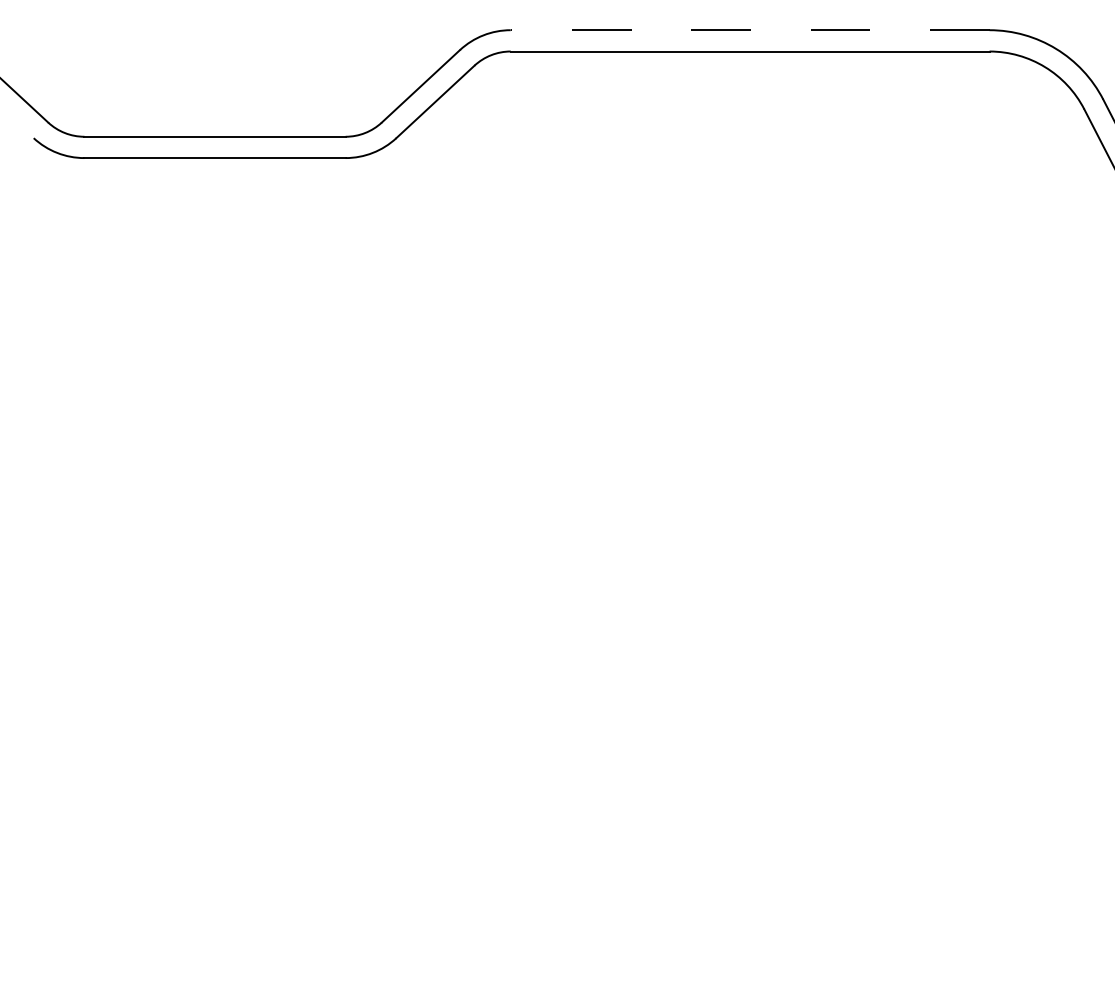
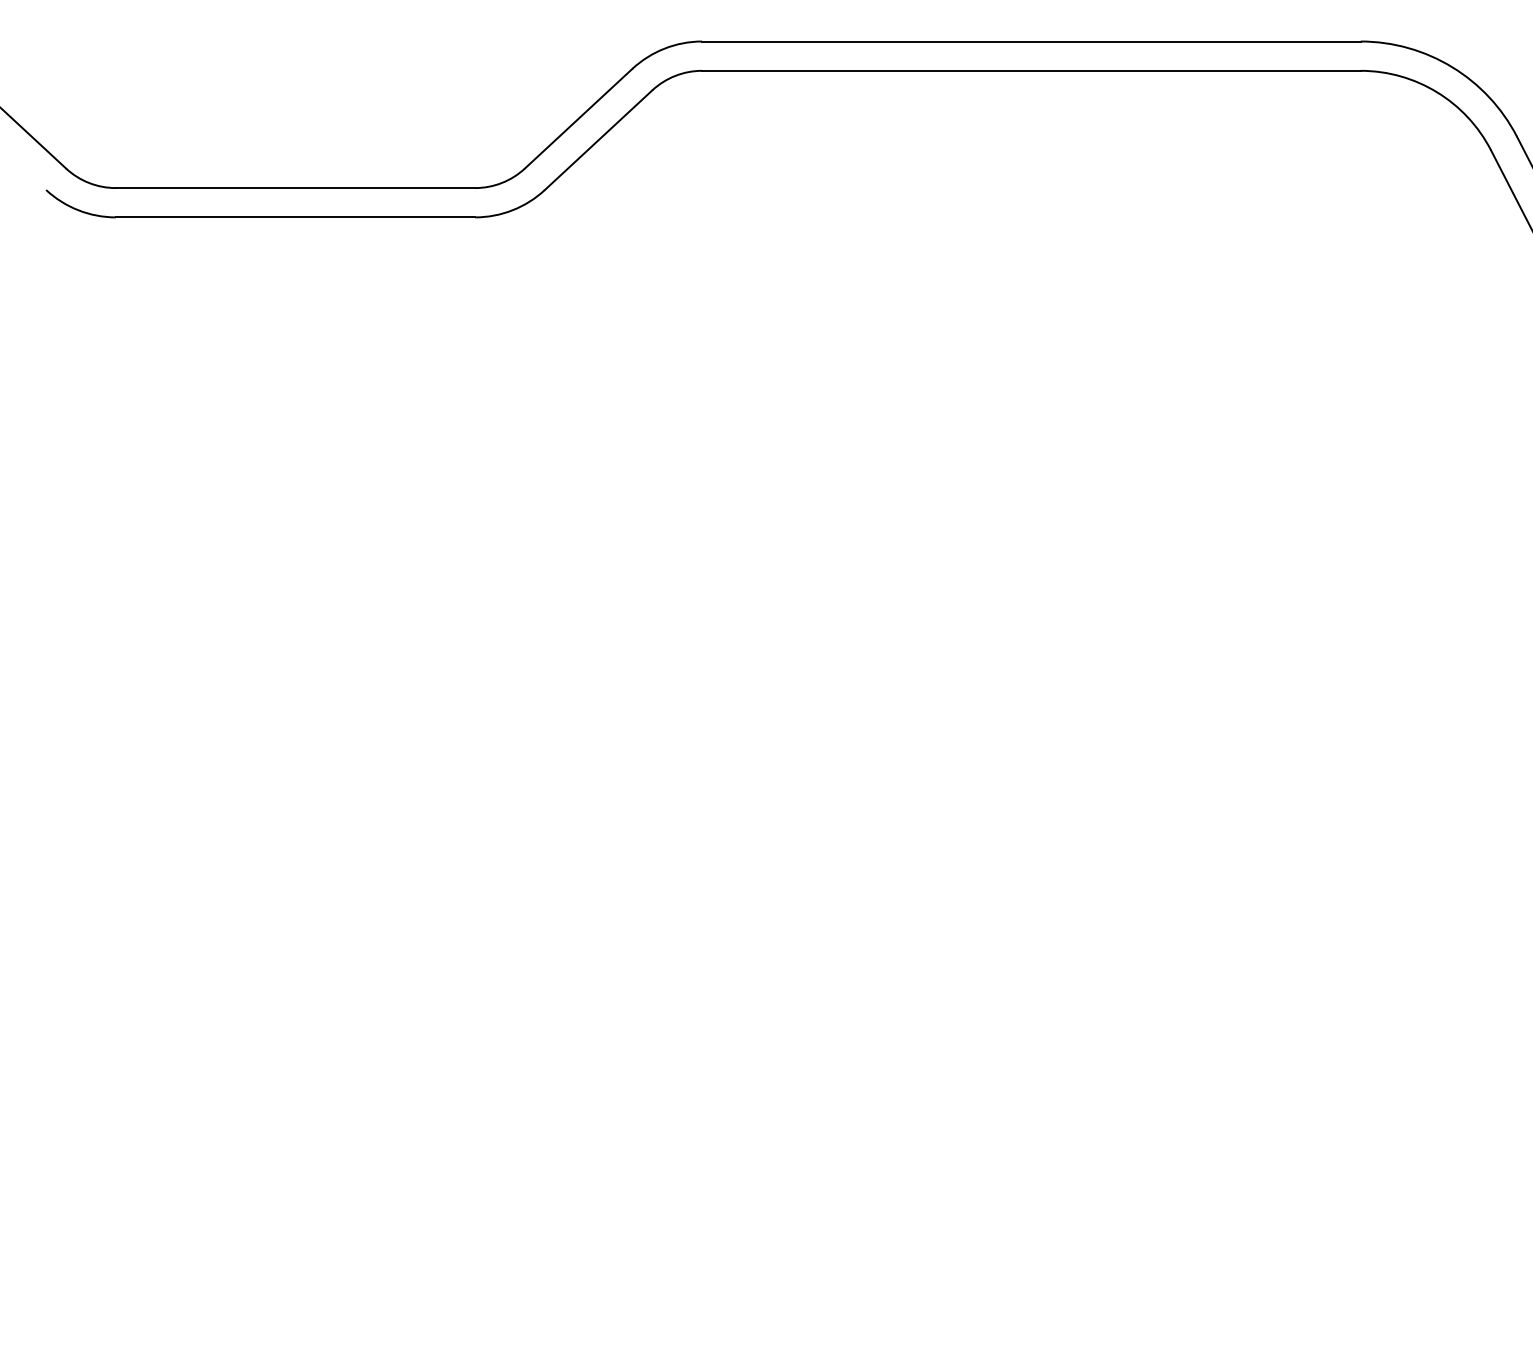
line: (749, 30) -> (1030, 41), dashed -> solid

